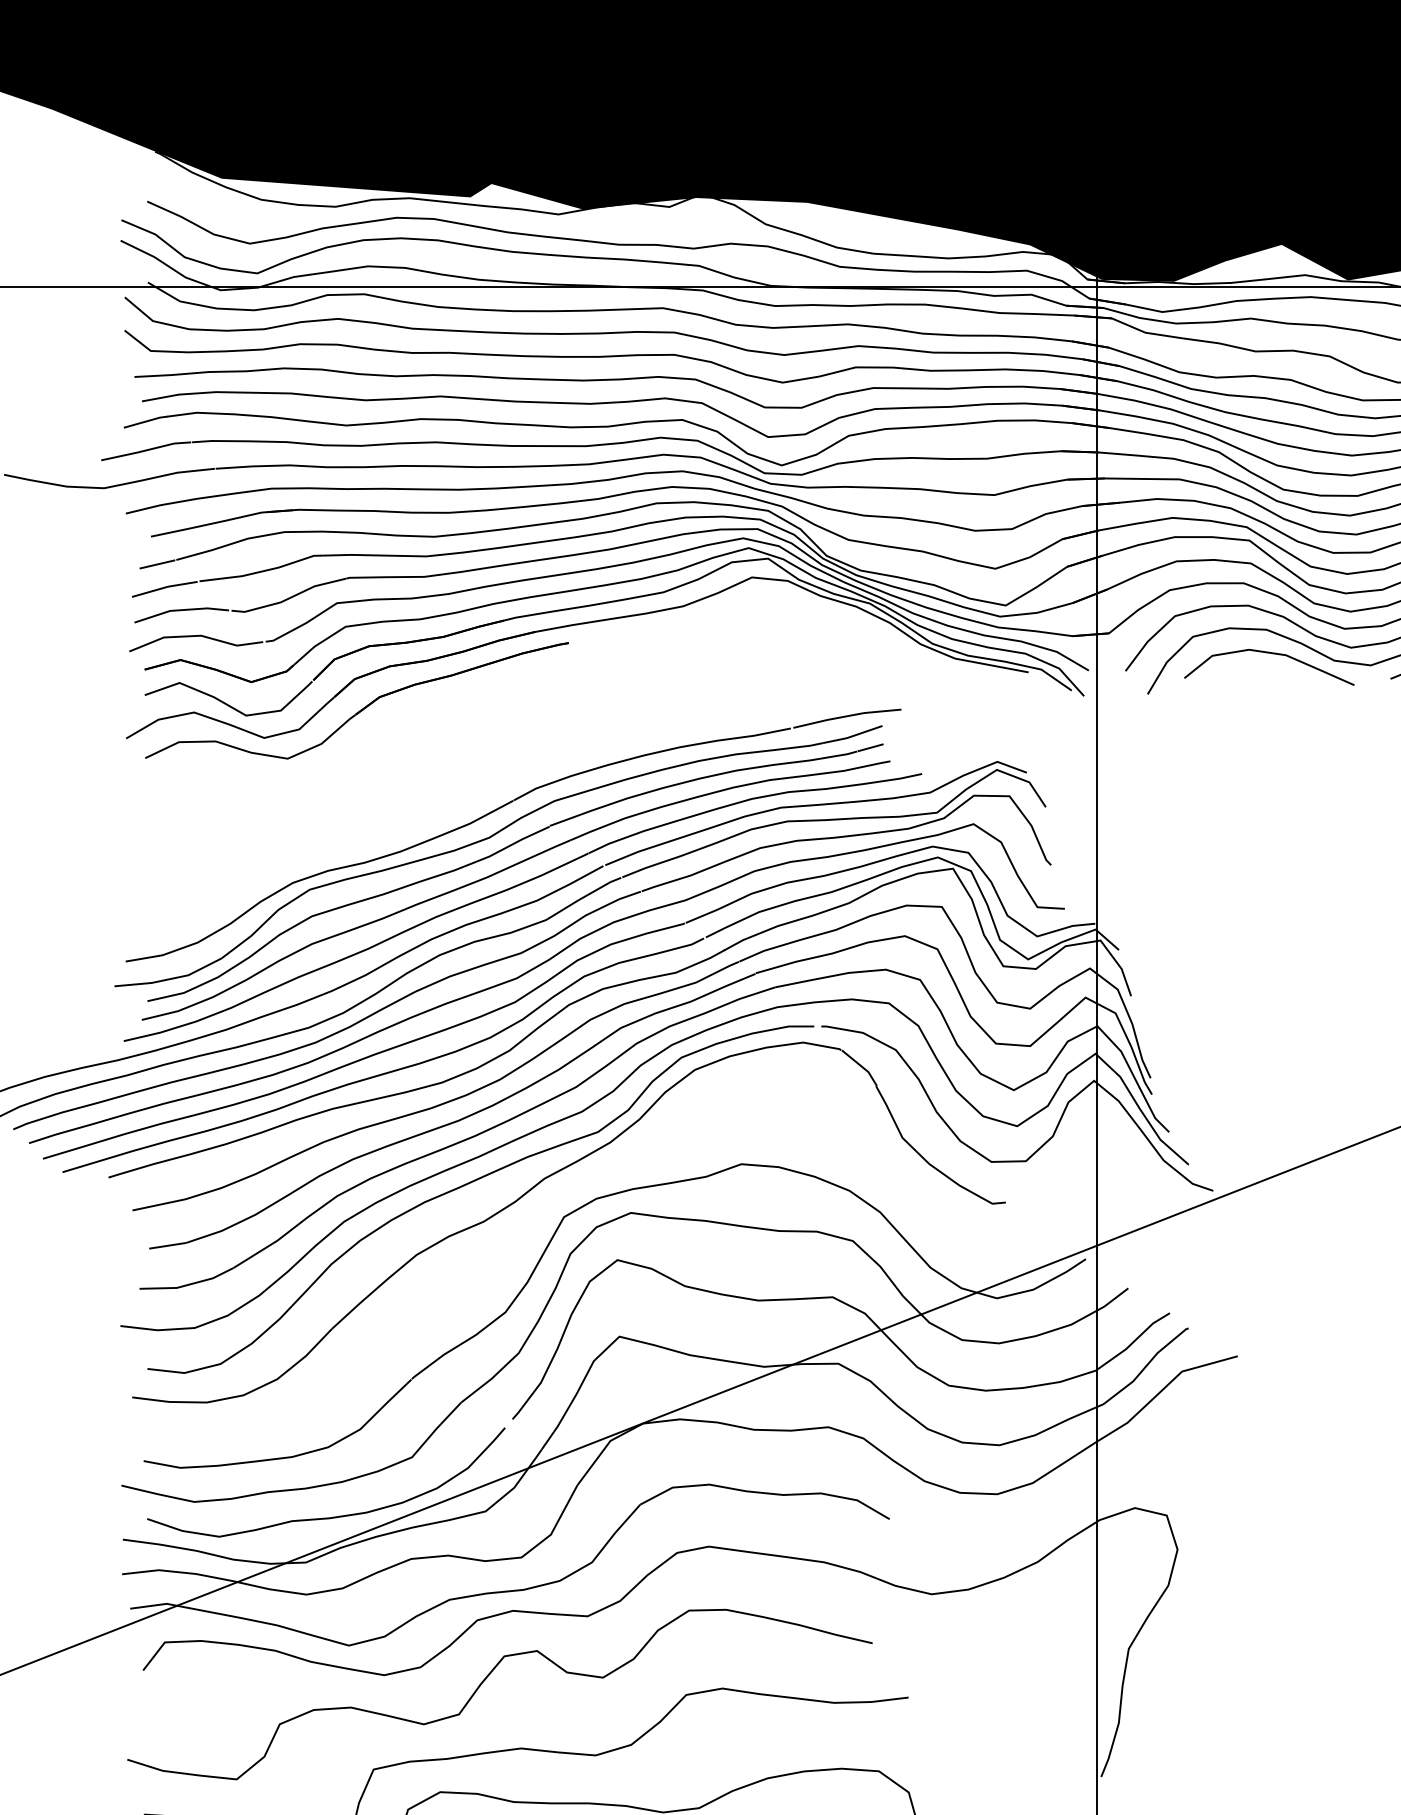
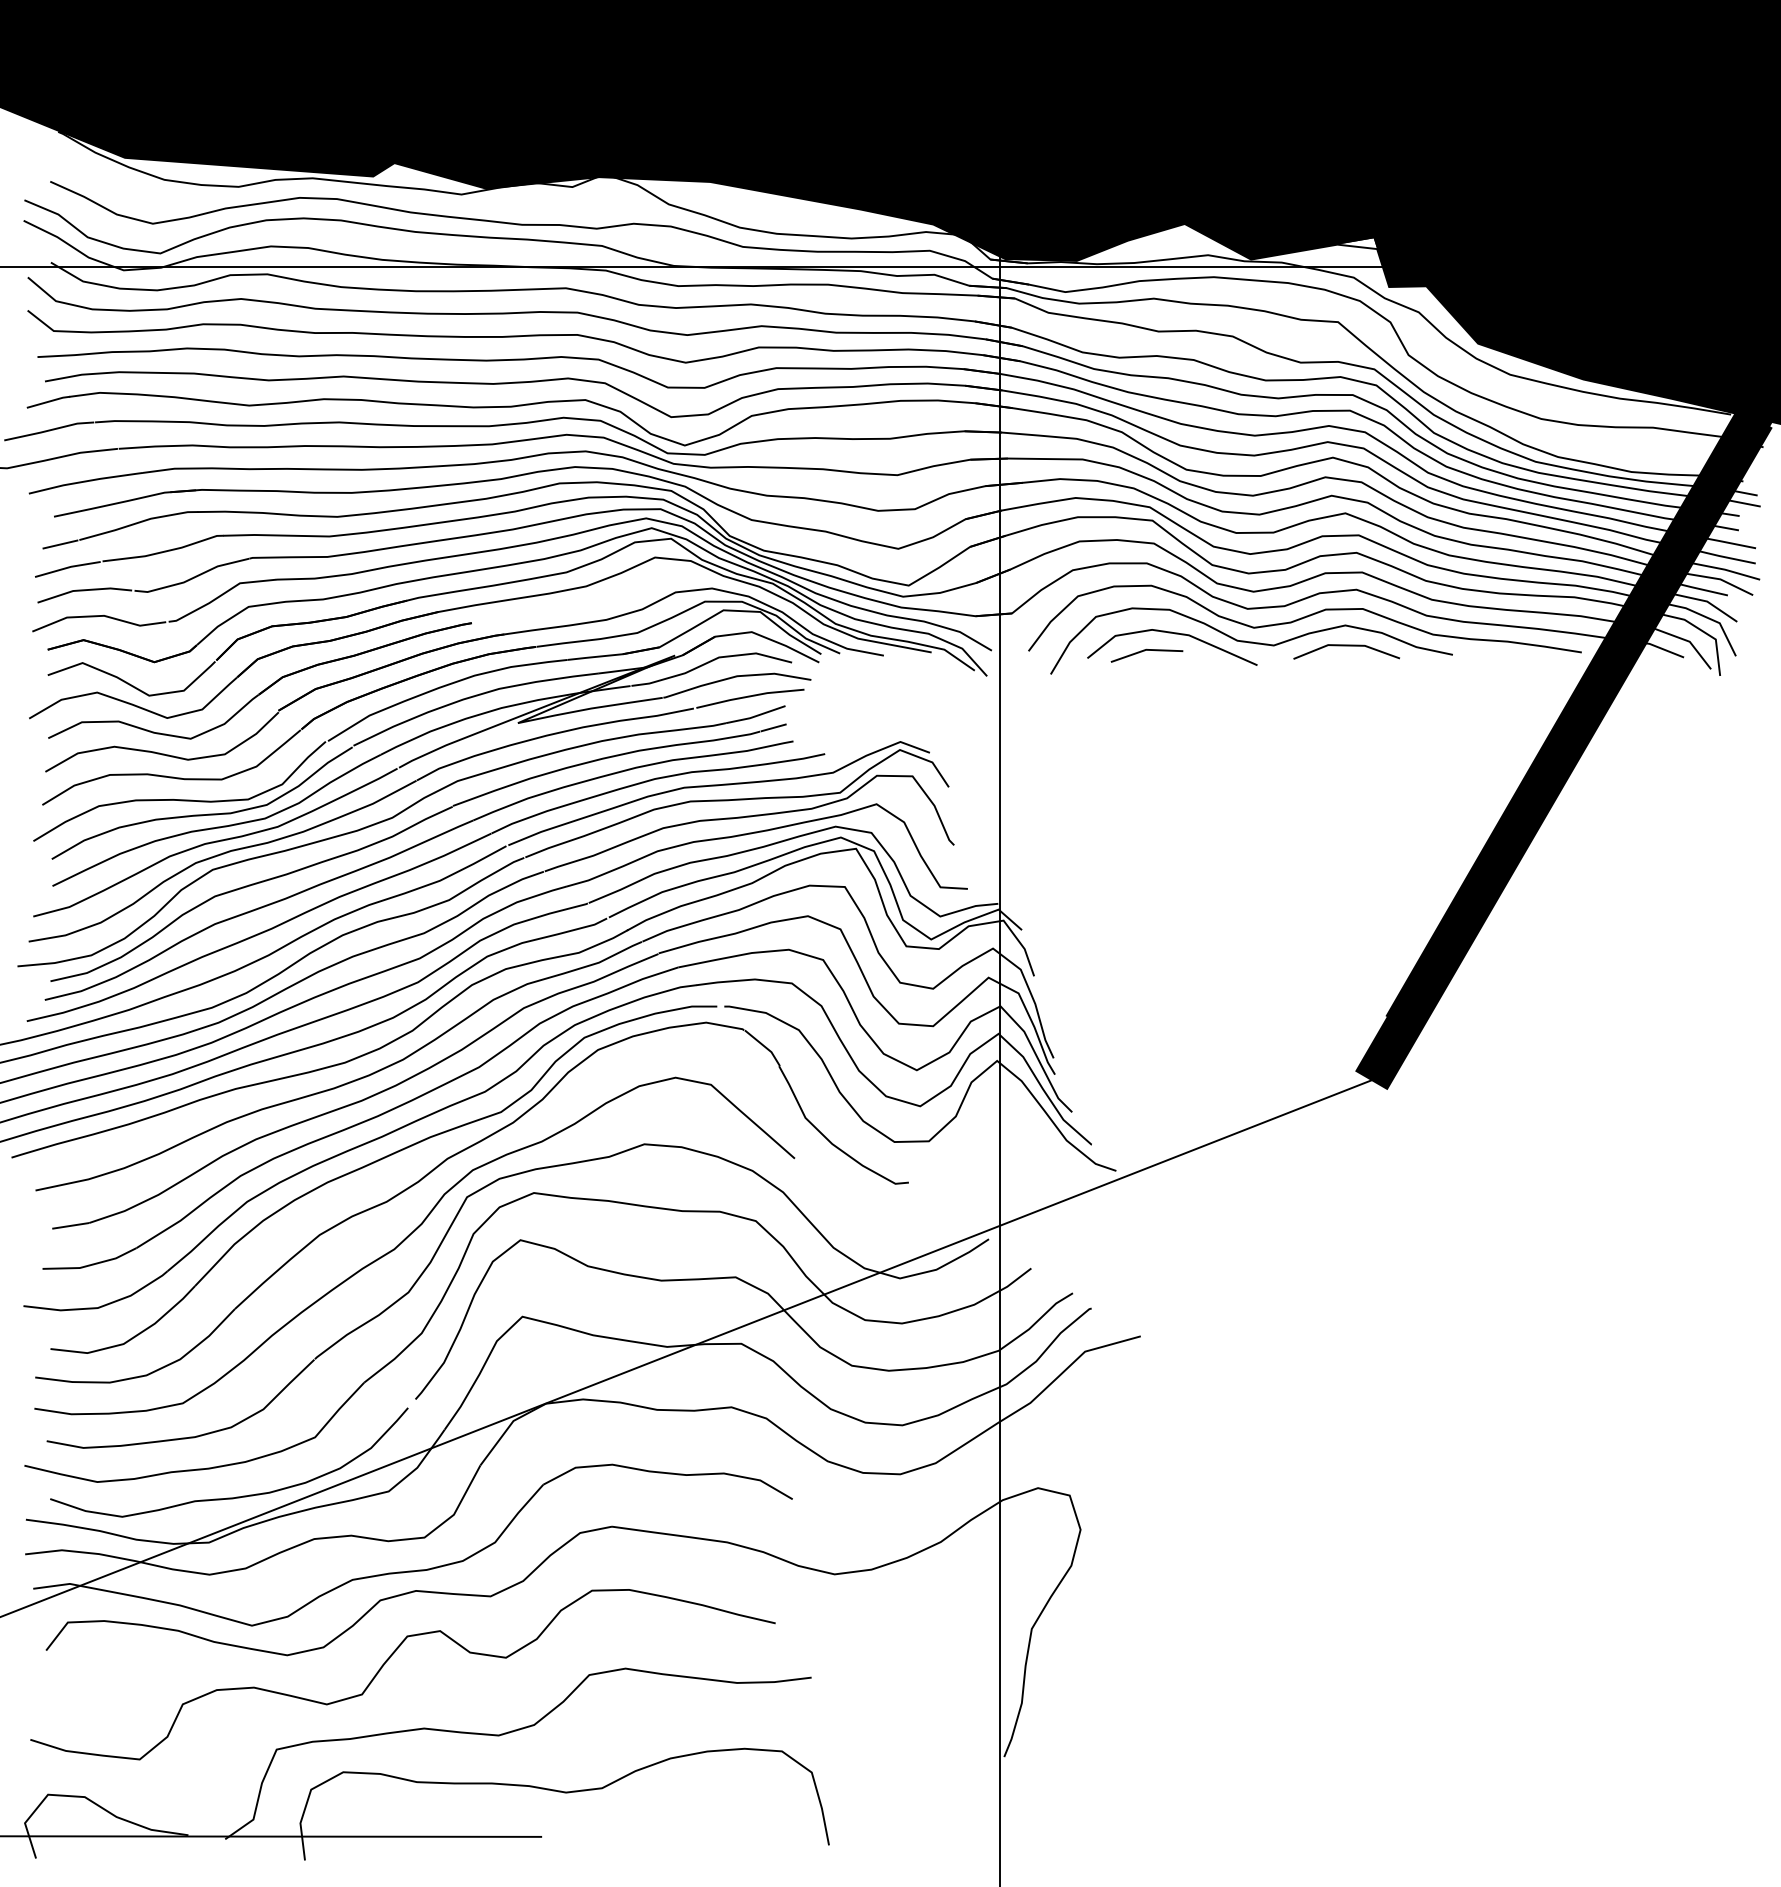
line: (1241, 671) -> (1144, 651), added
part: (553, 762) -> (456, 742), added
curve: (504, 1258) -> (407, 1238), added

